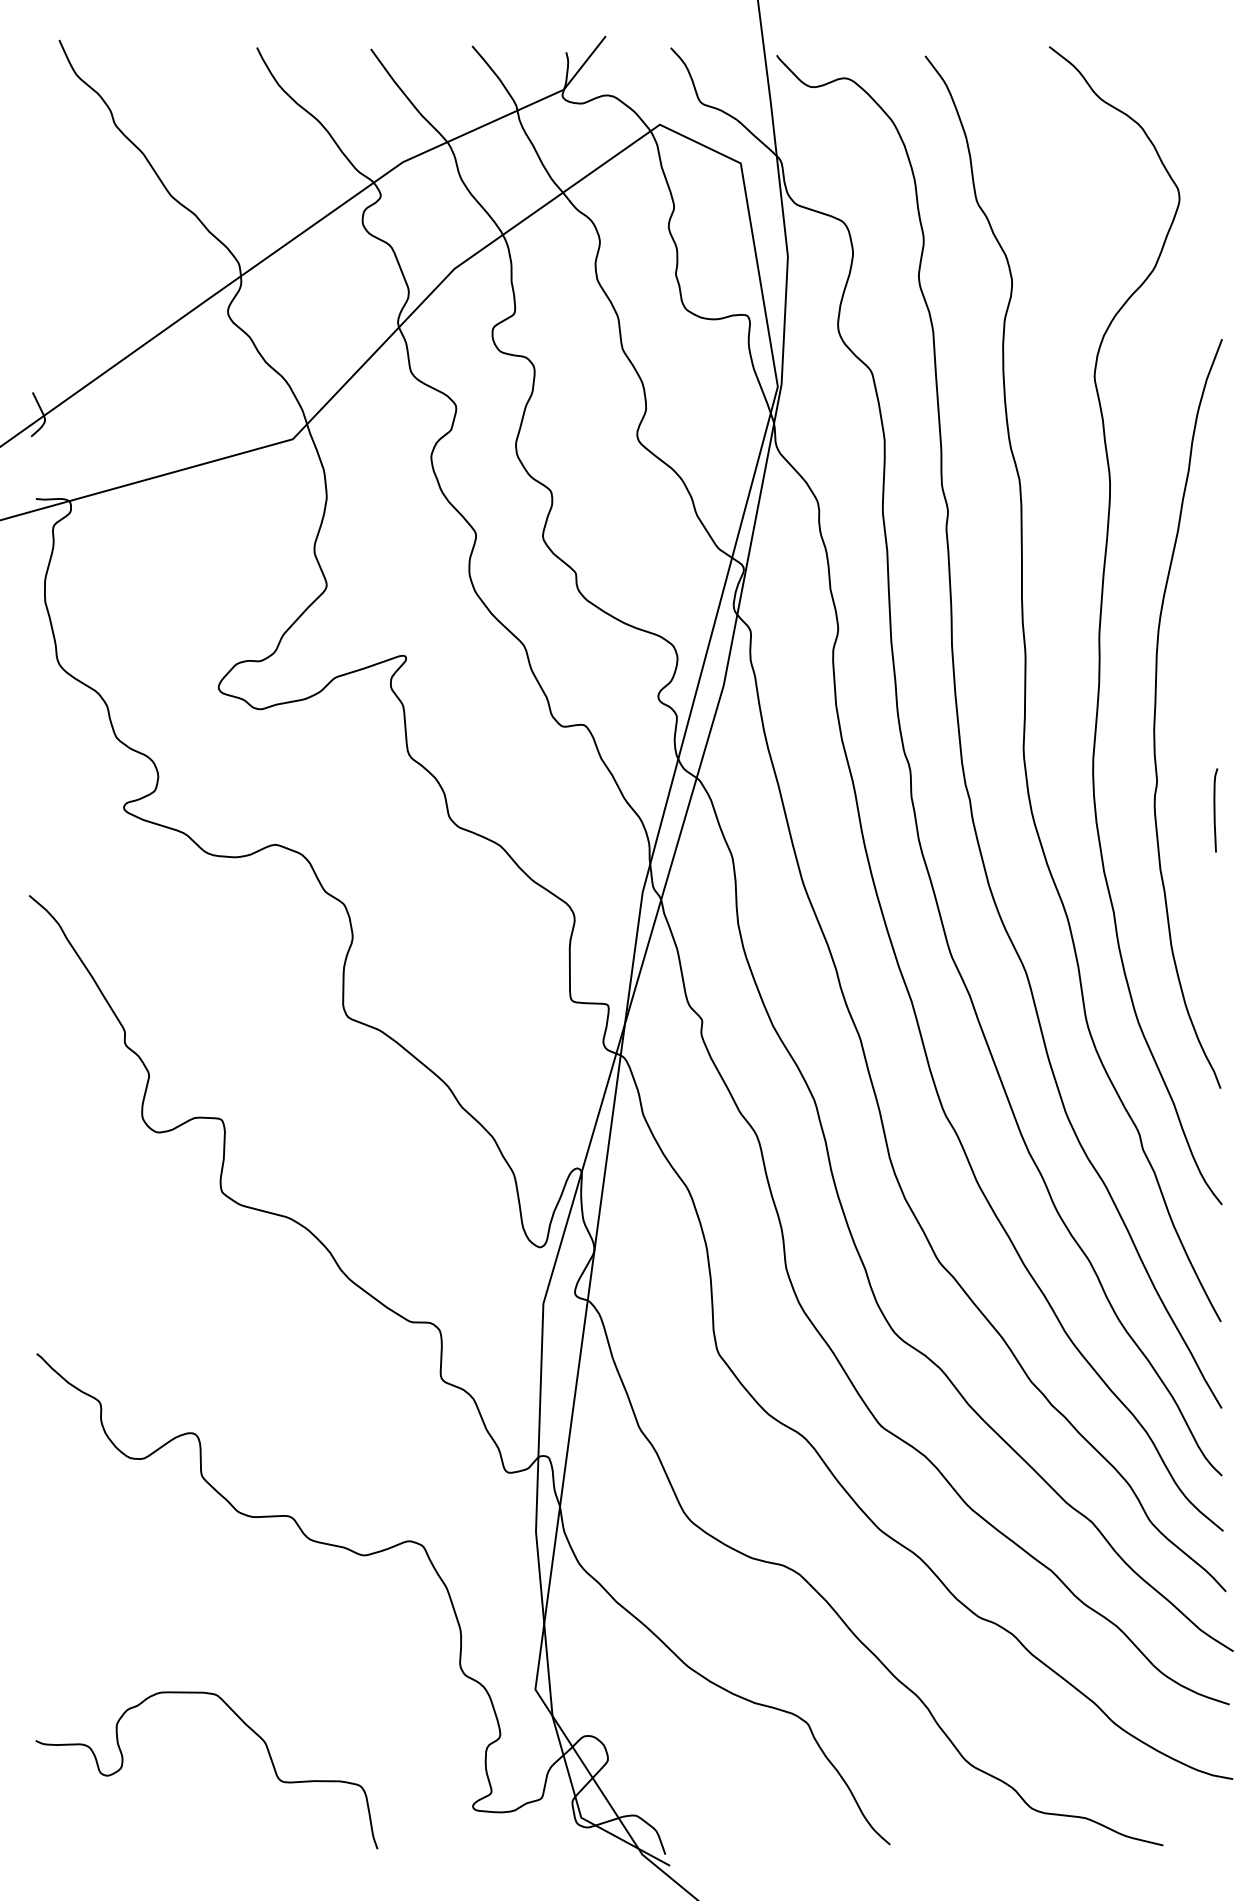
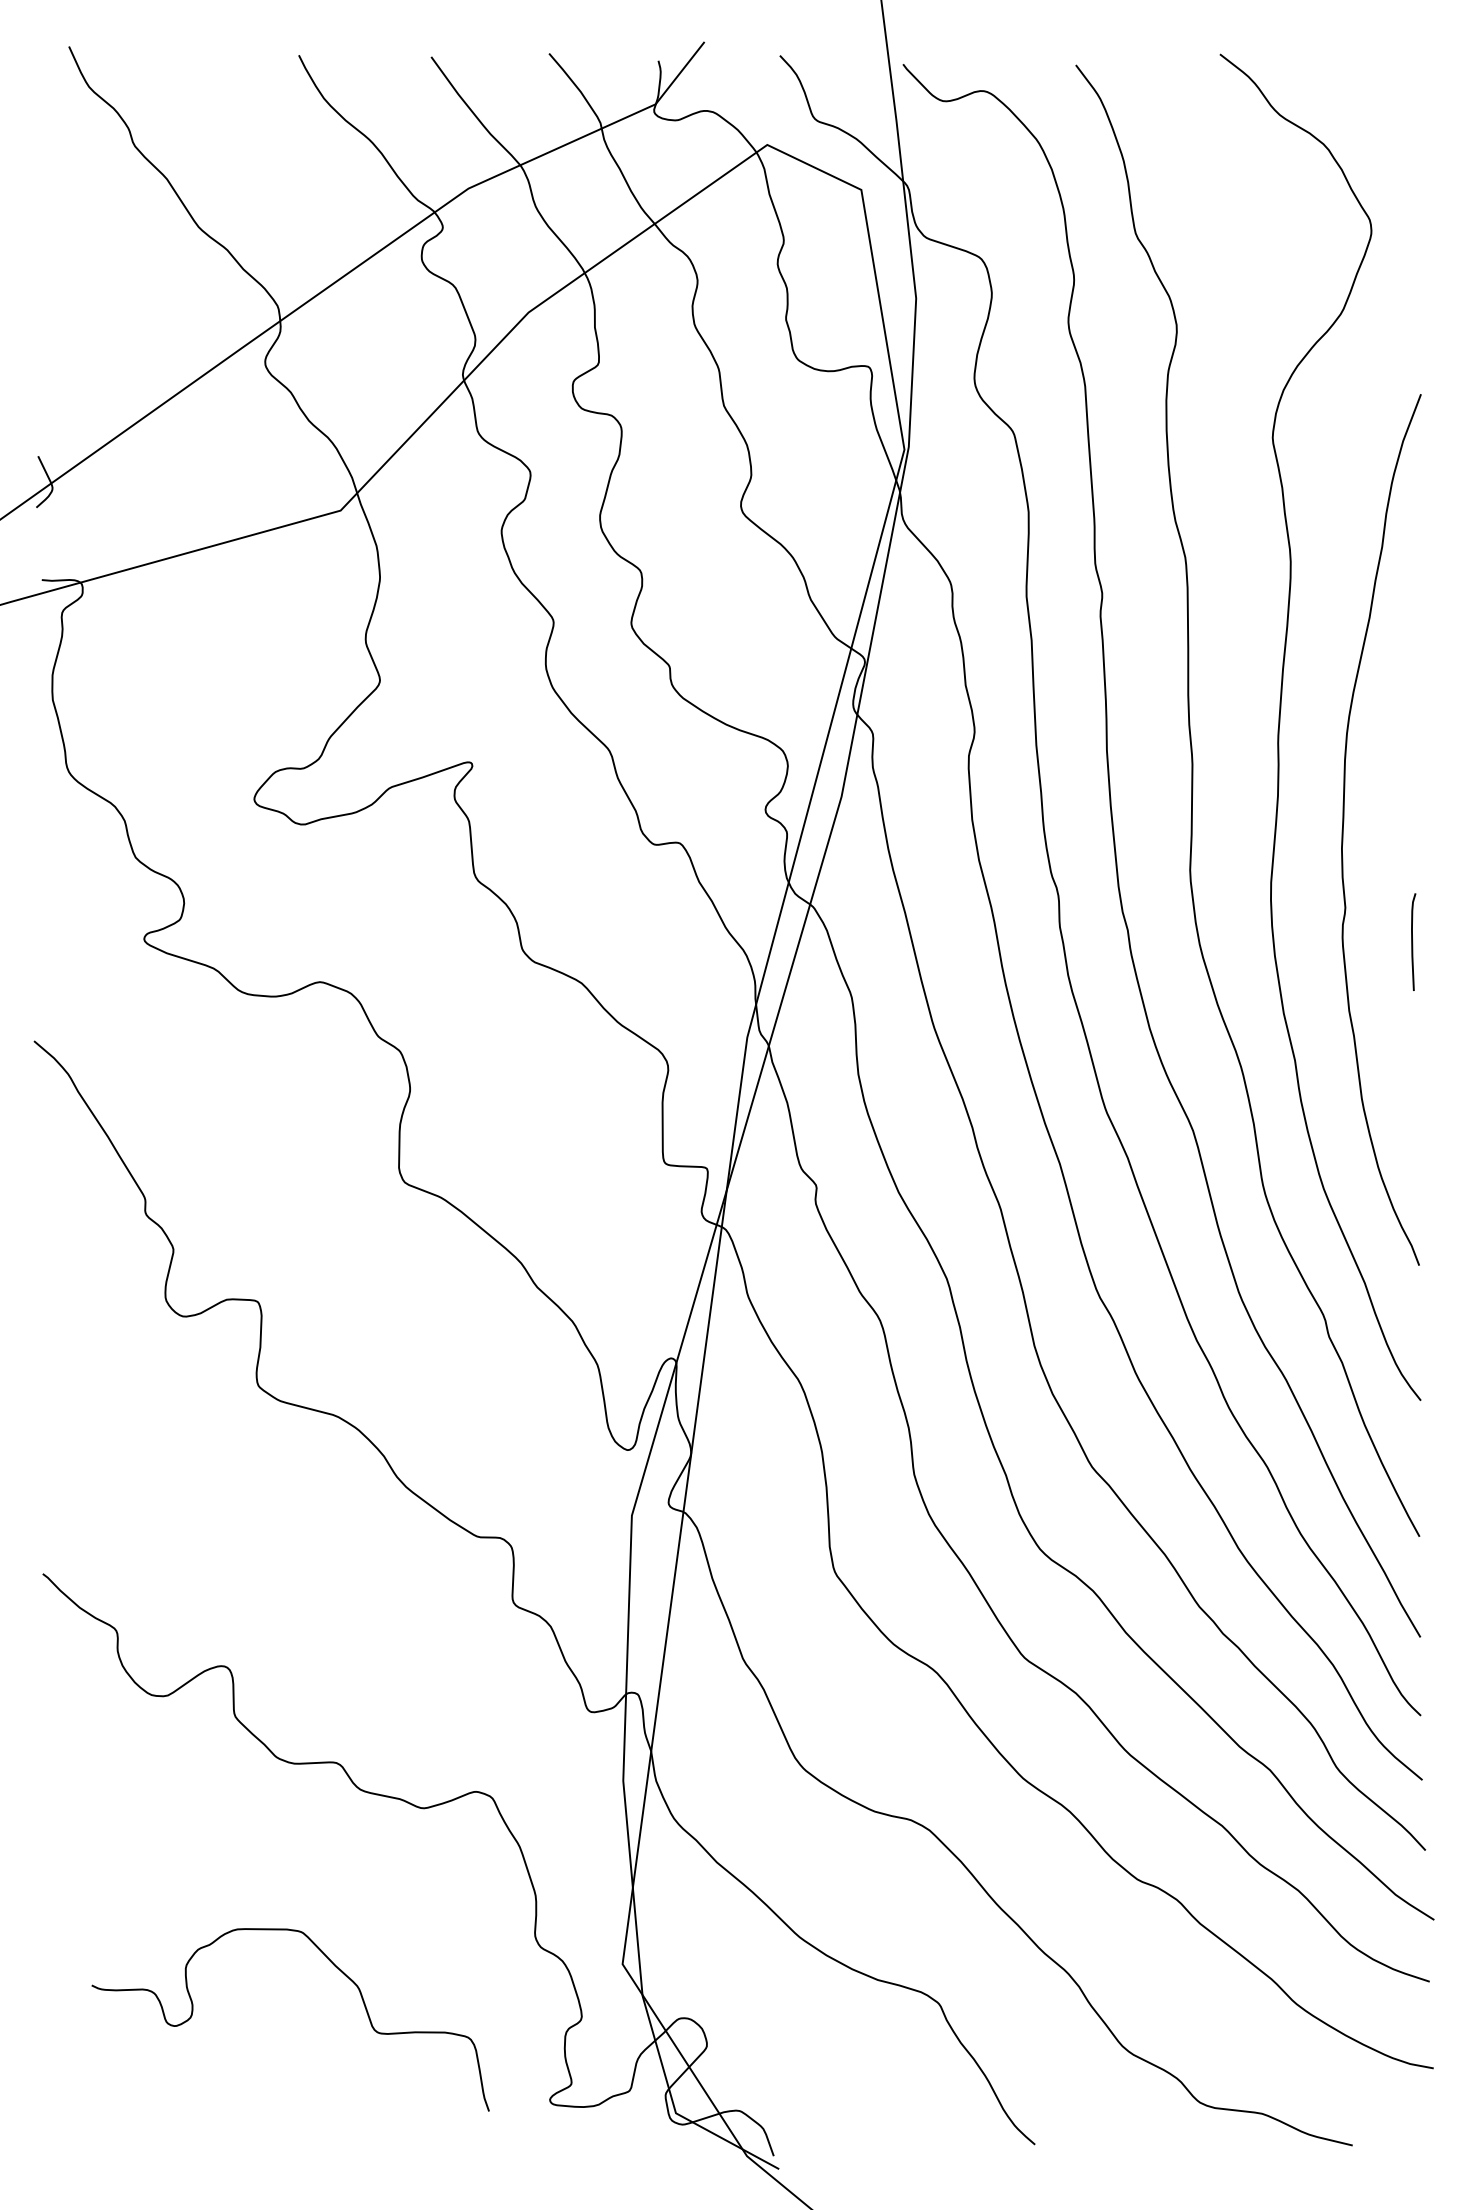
curve: (247, 1727) -> (337, 1969), moved

